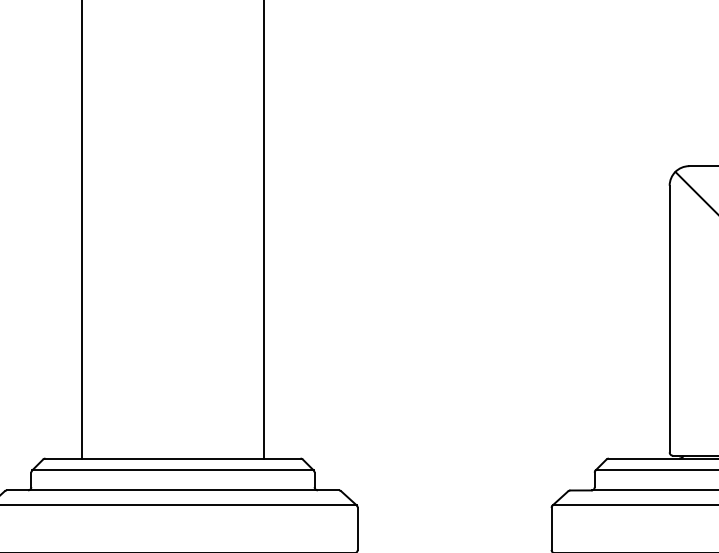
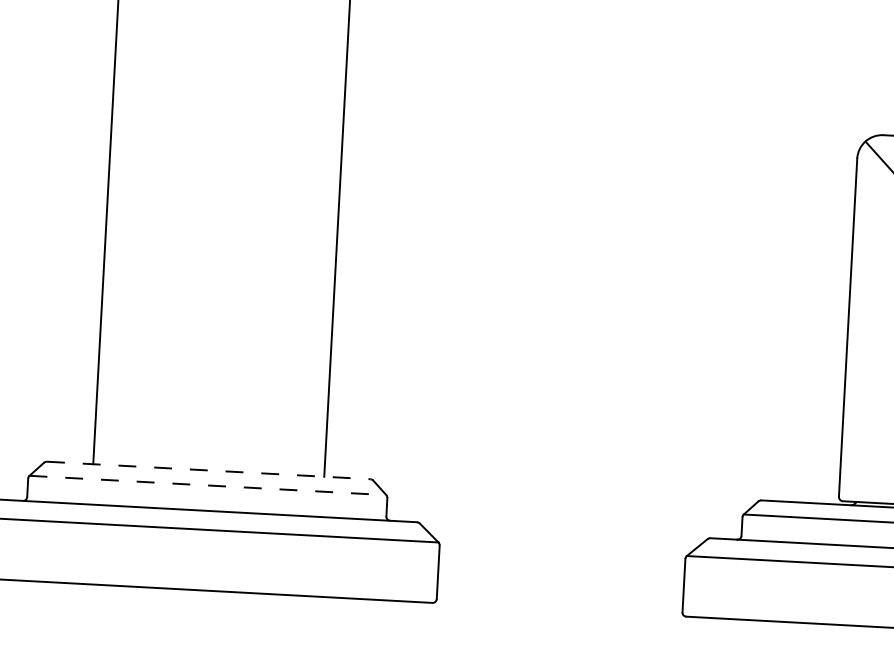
line: (173, 458) -> (209, 470), solid -> dashed
line: (173, 470) -> (208, 485), solid -> dashed

